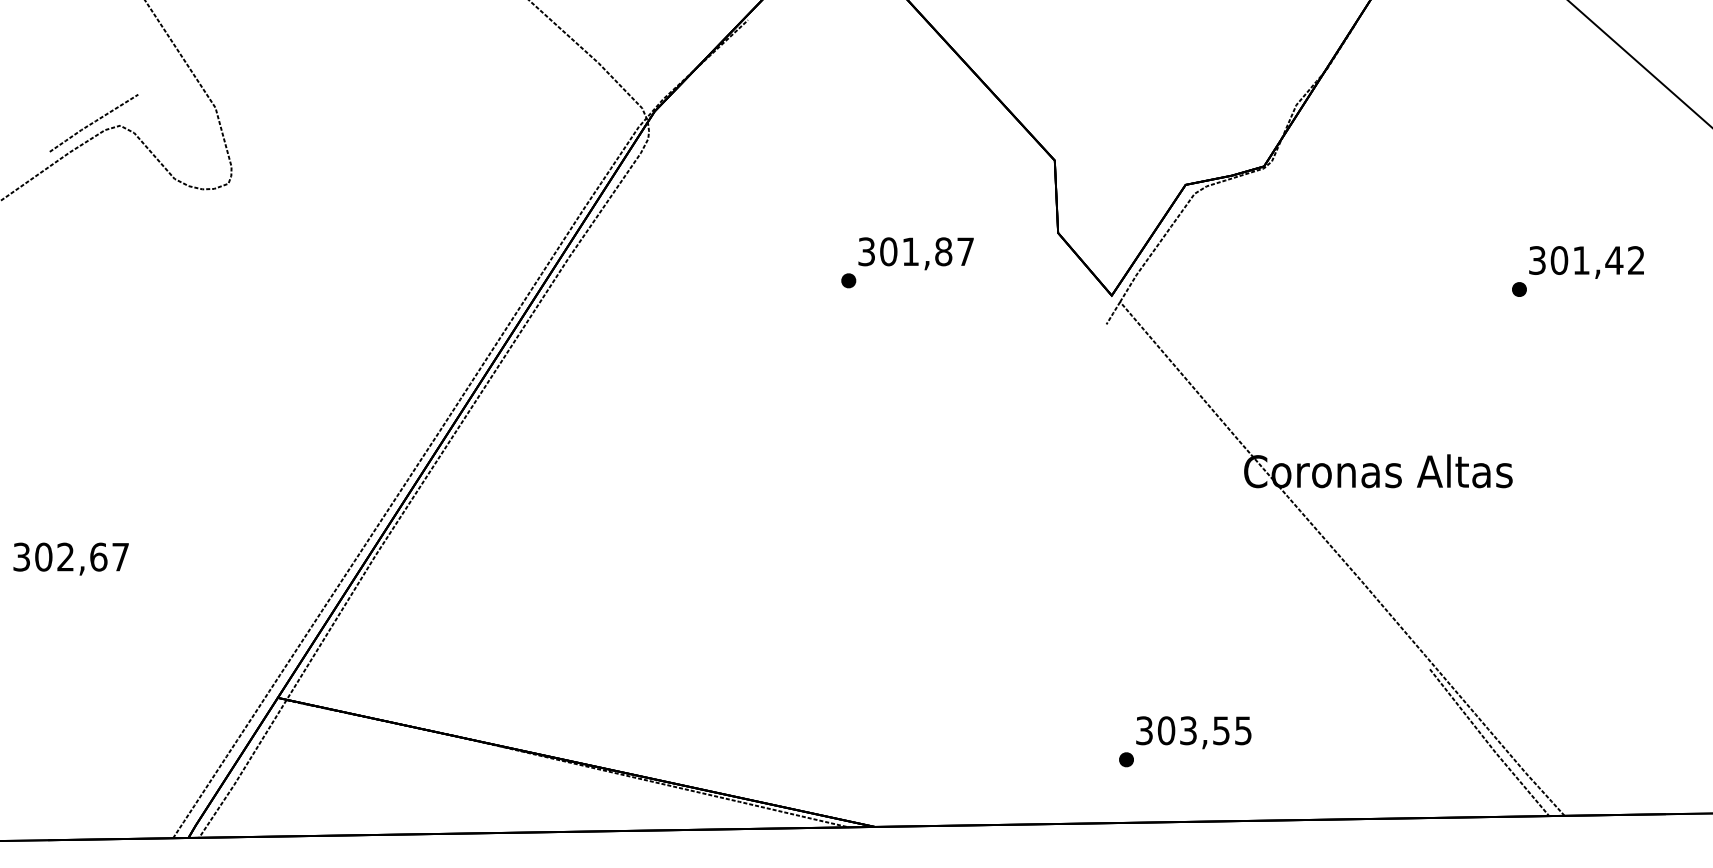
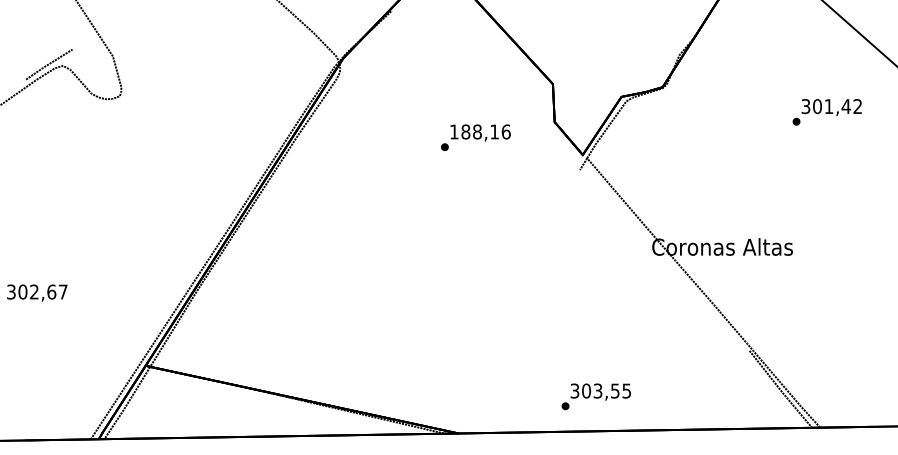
text: (916, 250) -> (480, 131), 301,87 -> 188,16
text: (1576, 271) -> (826, 112), moved
text: (1183, 741) -> (595, 396), moved

